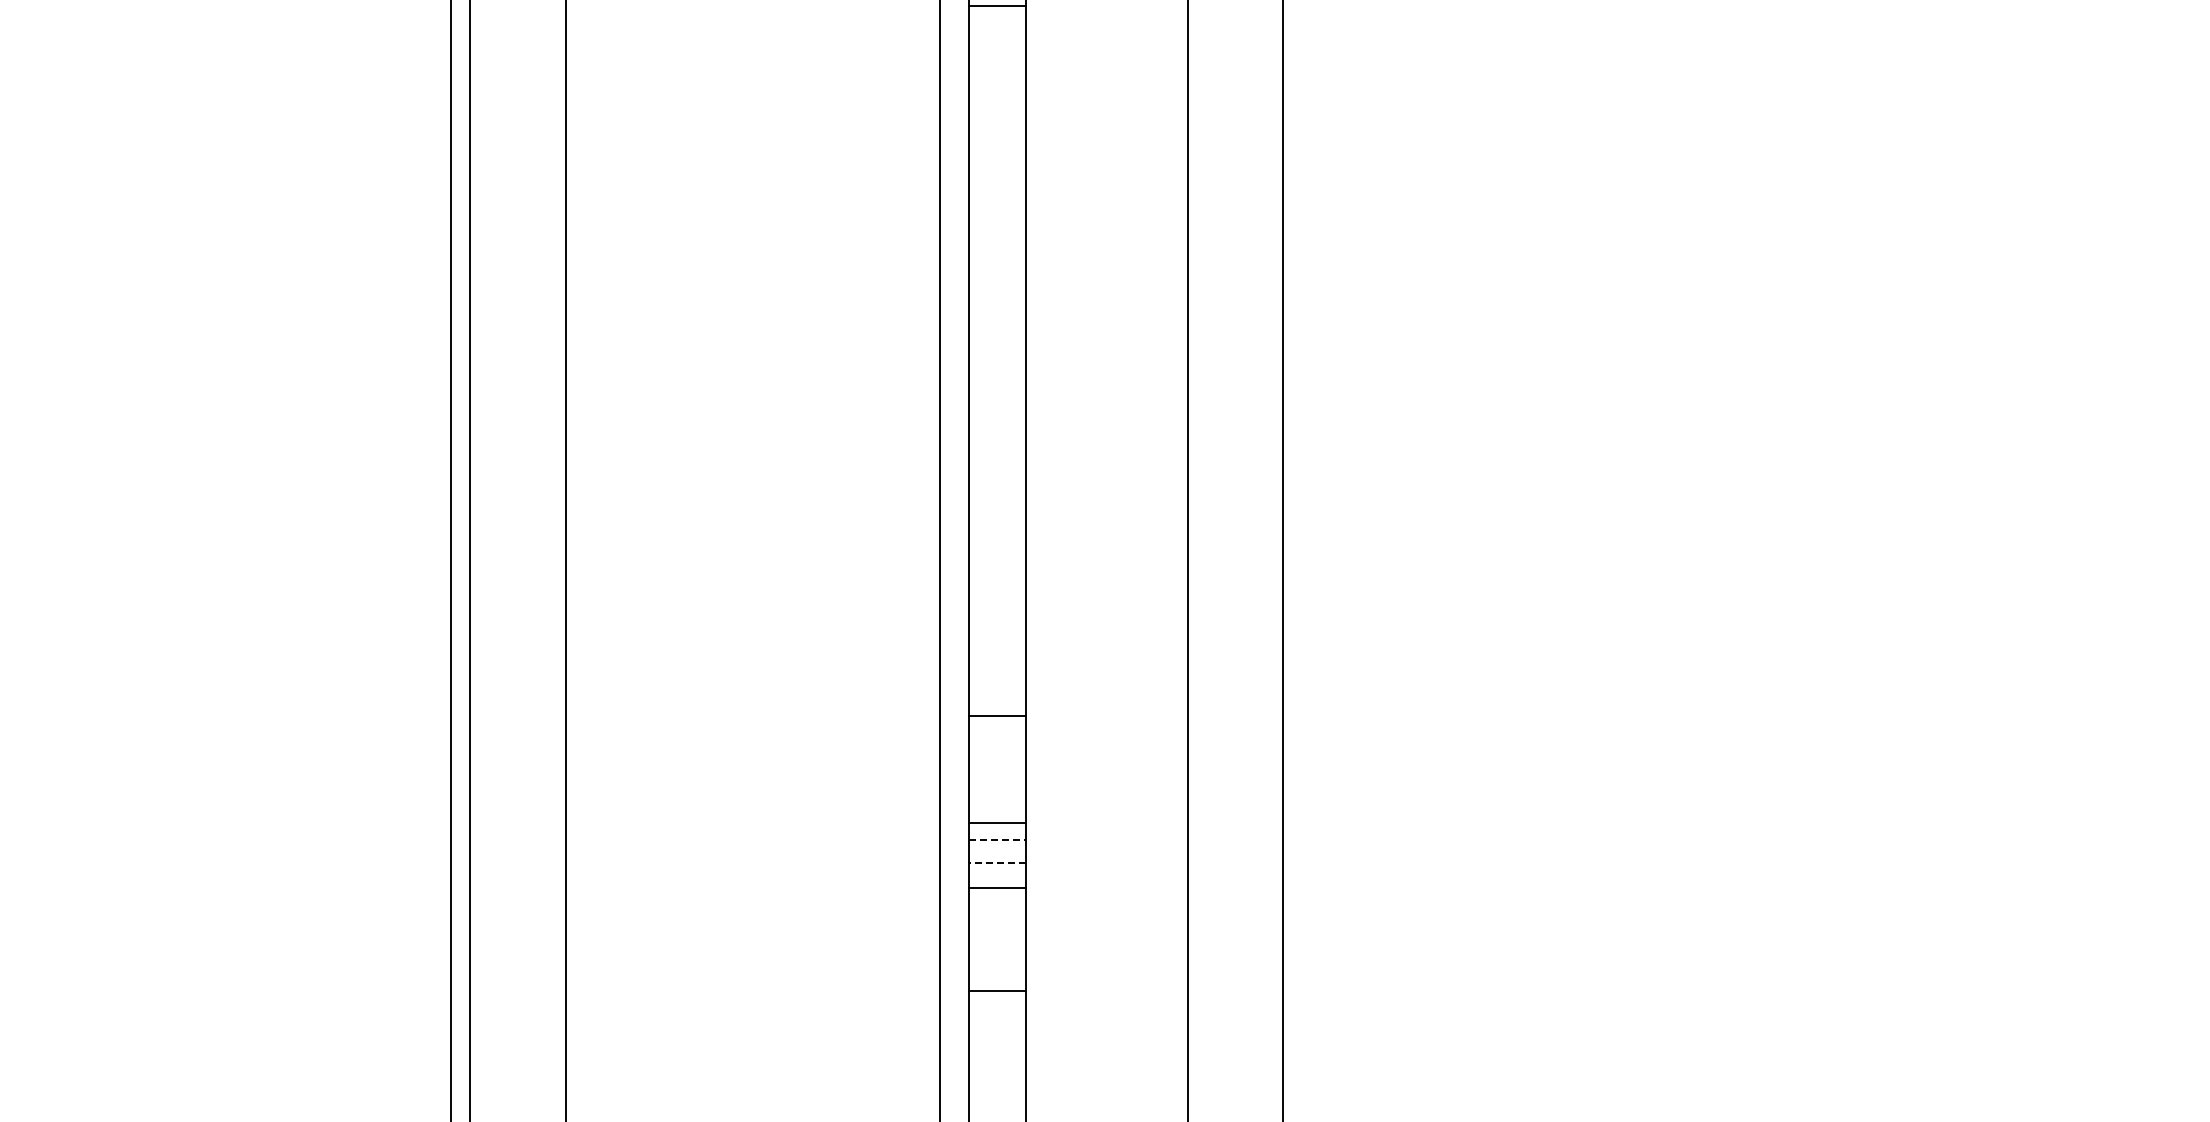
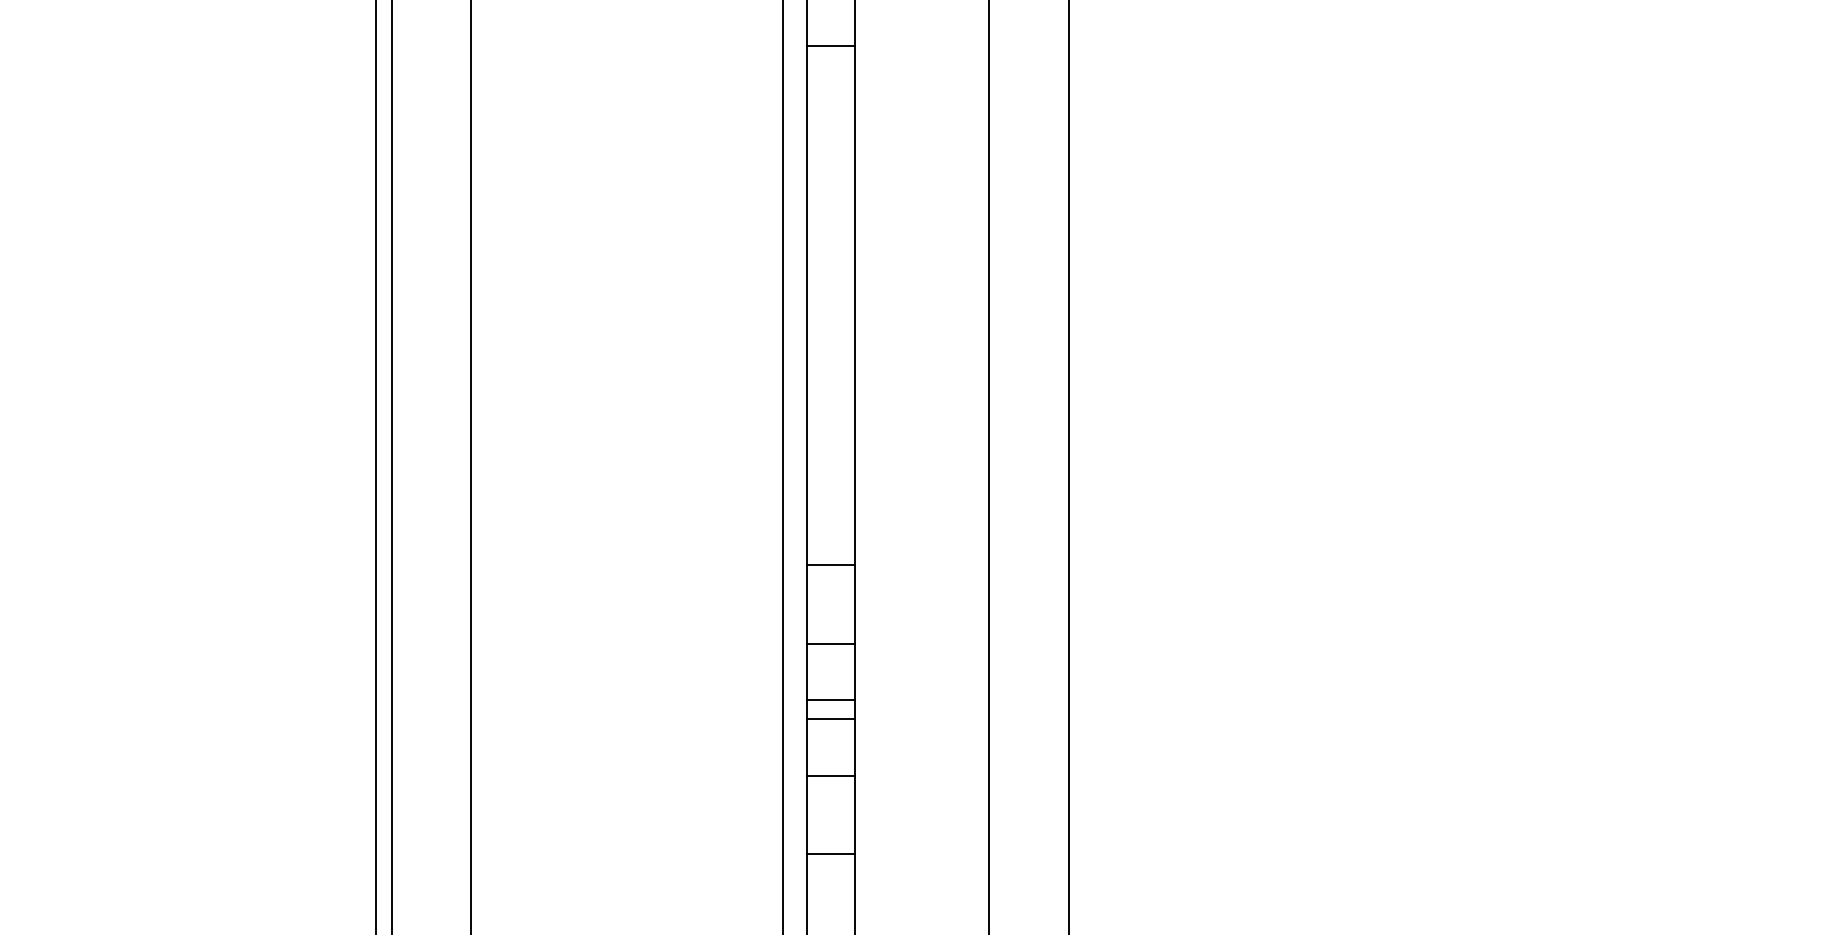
line: (997, 5) -> (830, 46), moved
line: (997, 715) -> (830, 564), moved
line: (997, 823) -> (830, 643), moved
line: (997, 840) -> (830, 700), dashed -> solid
line: (997, 862) -> (830, 718), dashed -> solid
line: (997, 887) -> (830, 775), moved
line: (997, 991) -> (830, 854), moved

